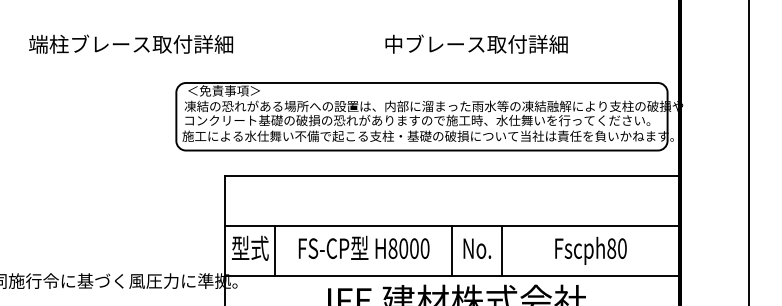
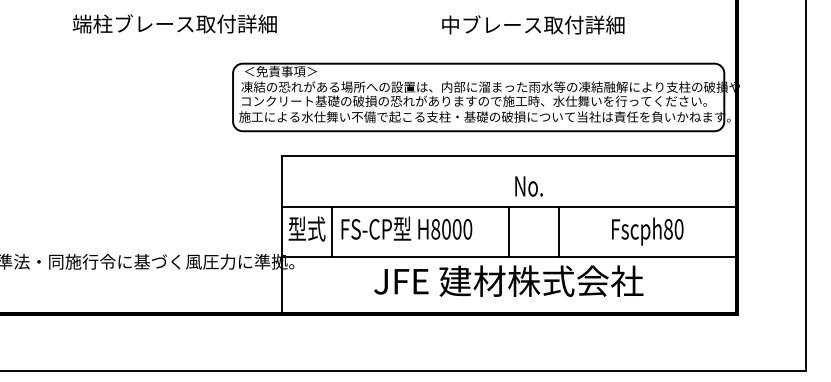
text: (130, 43) -> (174, 23), moved
text: (363, 247) -> (406, 228), moved
text: (476, 248) -> (528, 186), moved

